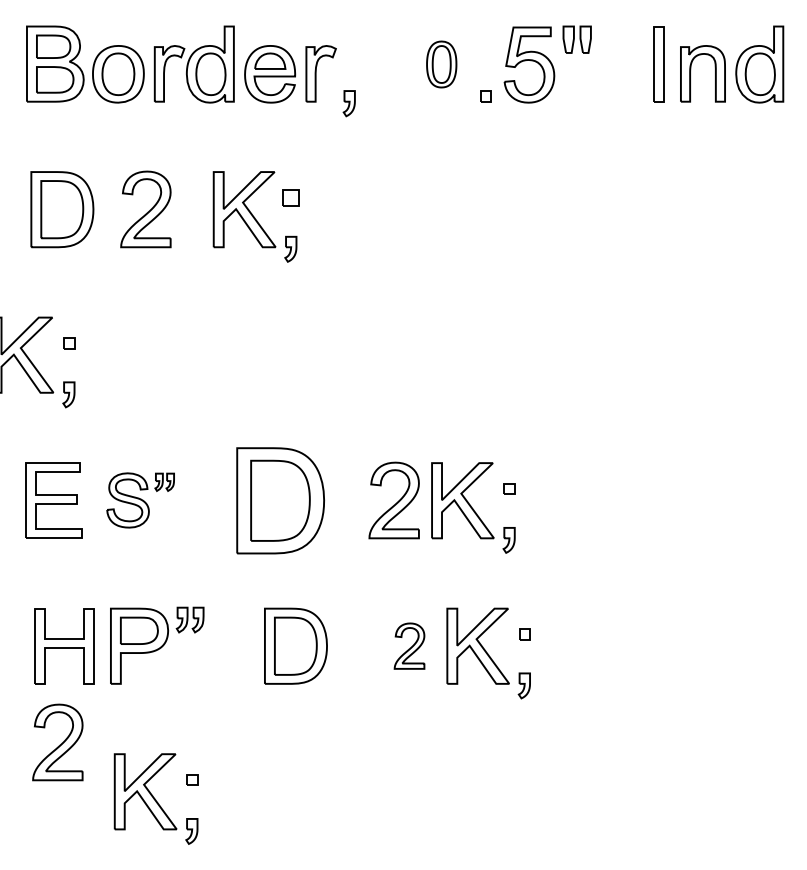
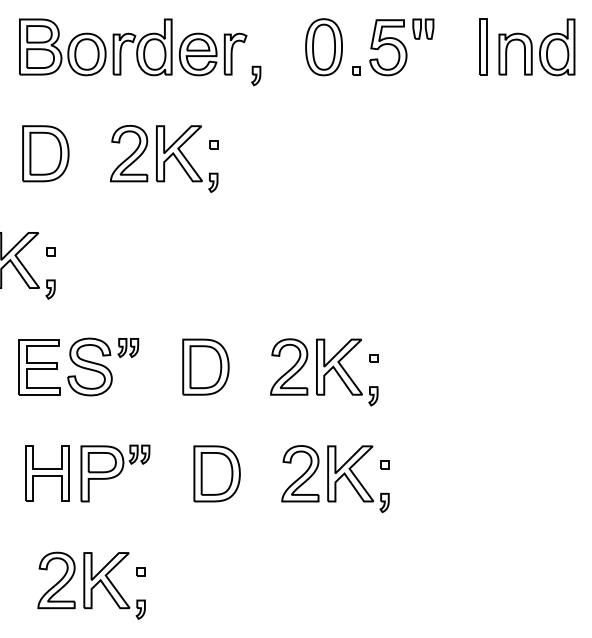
part: (441, 64) -> (323, 47), size x1.67
part: (290, 197) -> (213, 144), size x0.62
part: (146, 209) -> (129, 153), moved
part: (140, 499) -> (103, 366), size x1.43
part: (280, 499) -> (205, 366), size x0.71
part: (409, 645) -> (300, 473), size x1.67
part: (57, 742) -> (56, 580), moved

